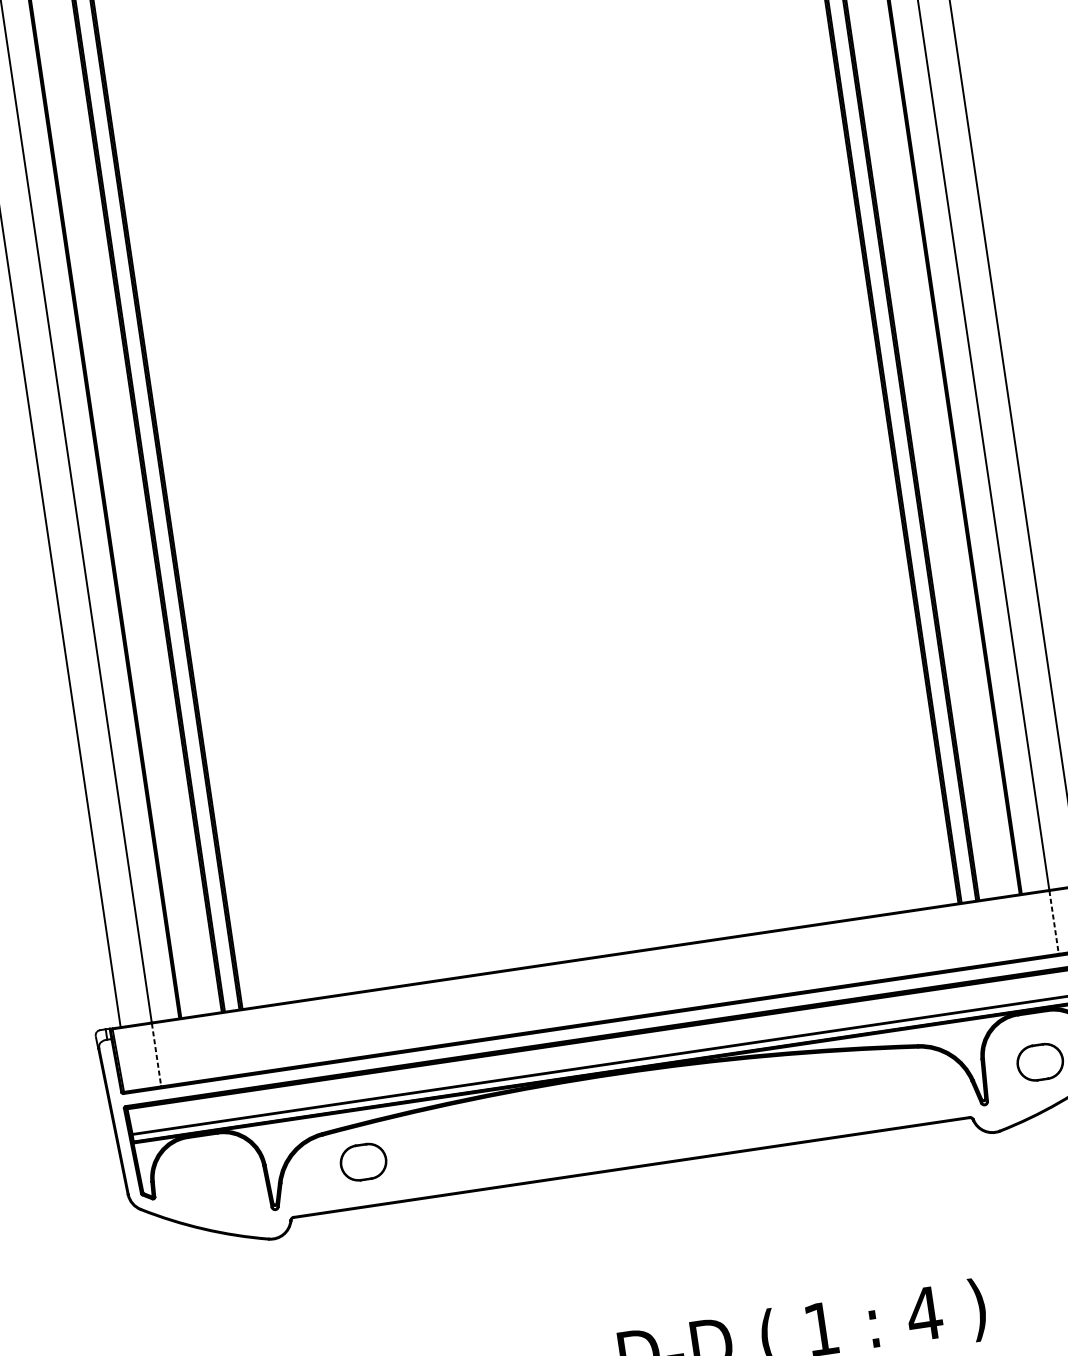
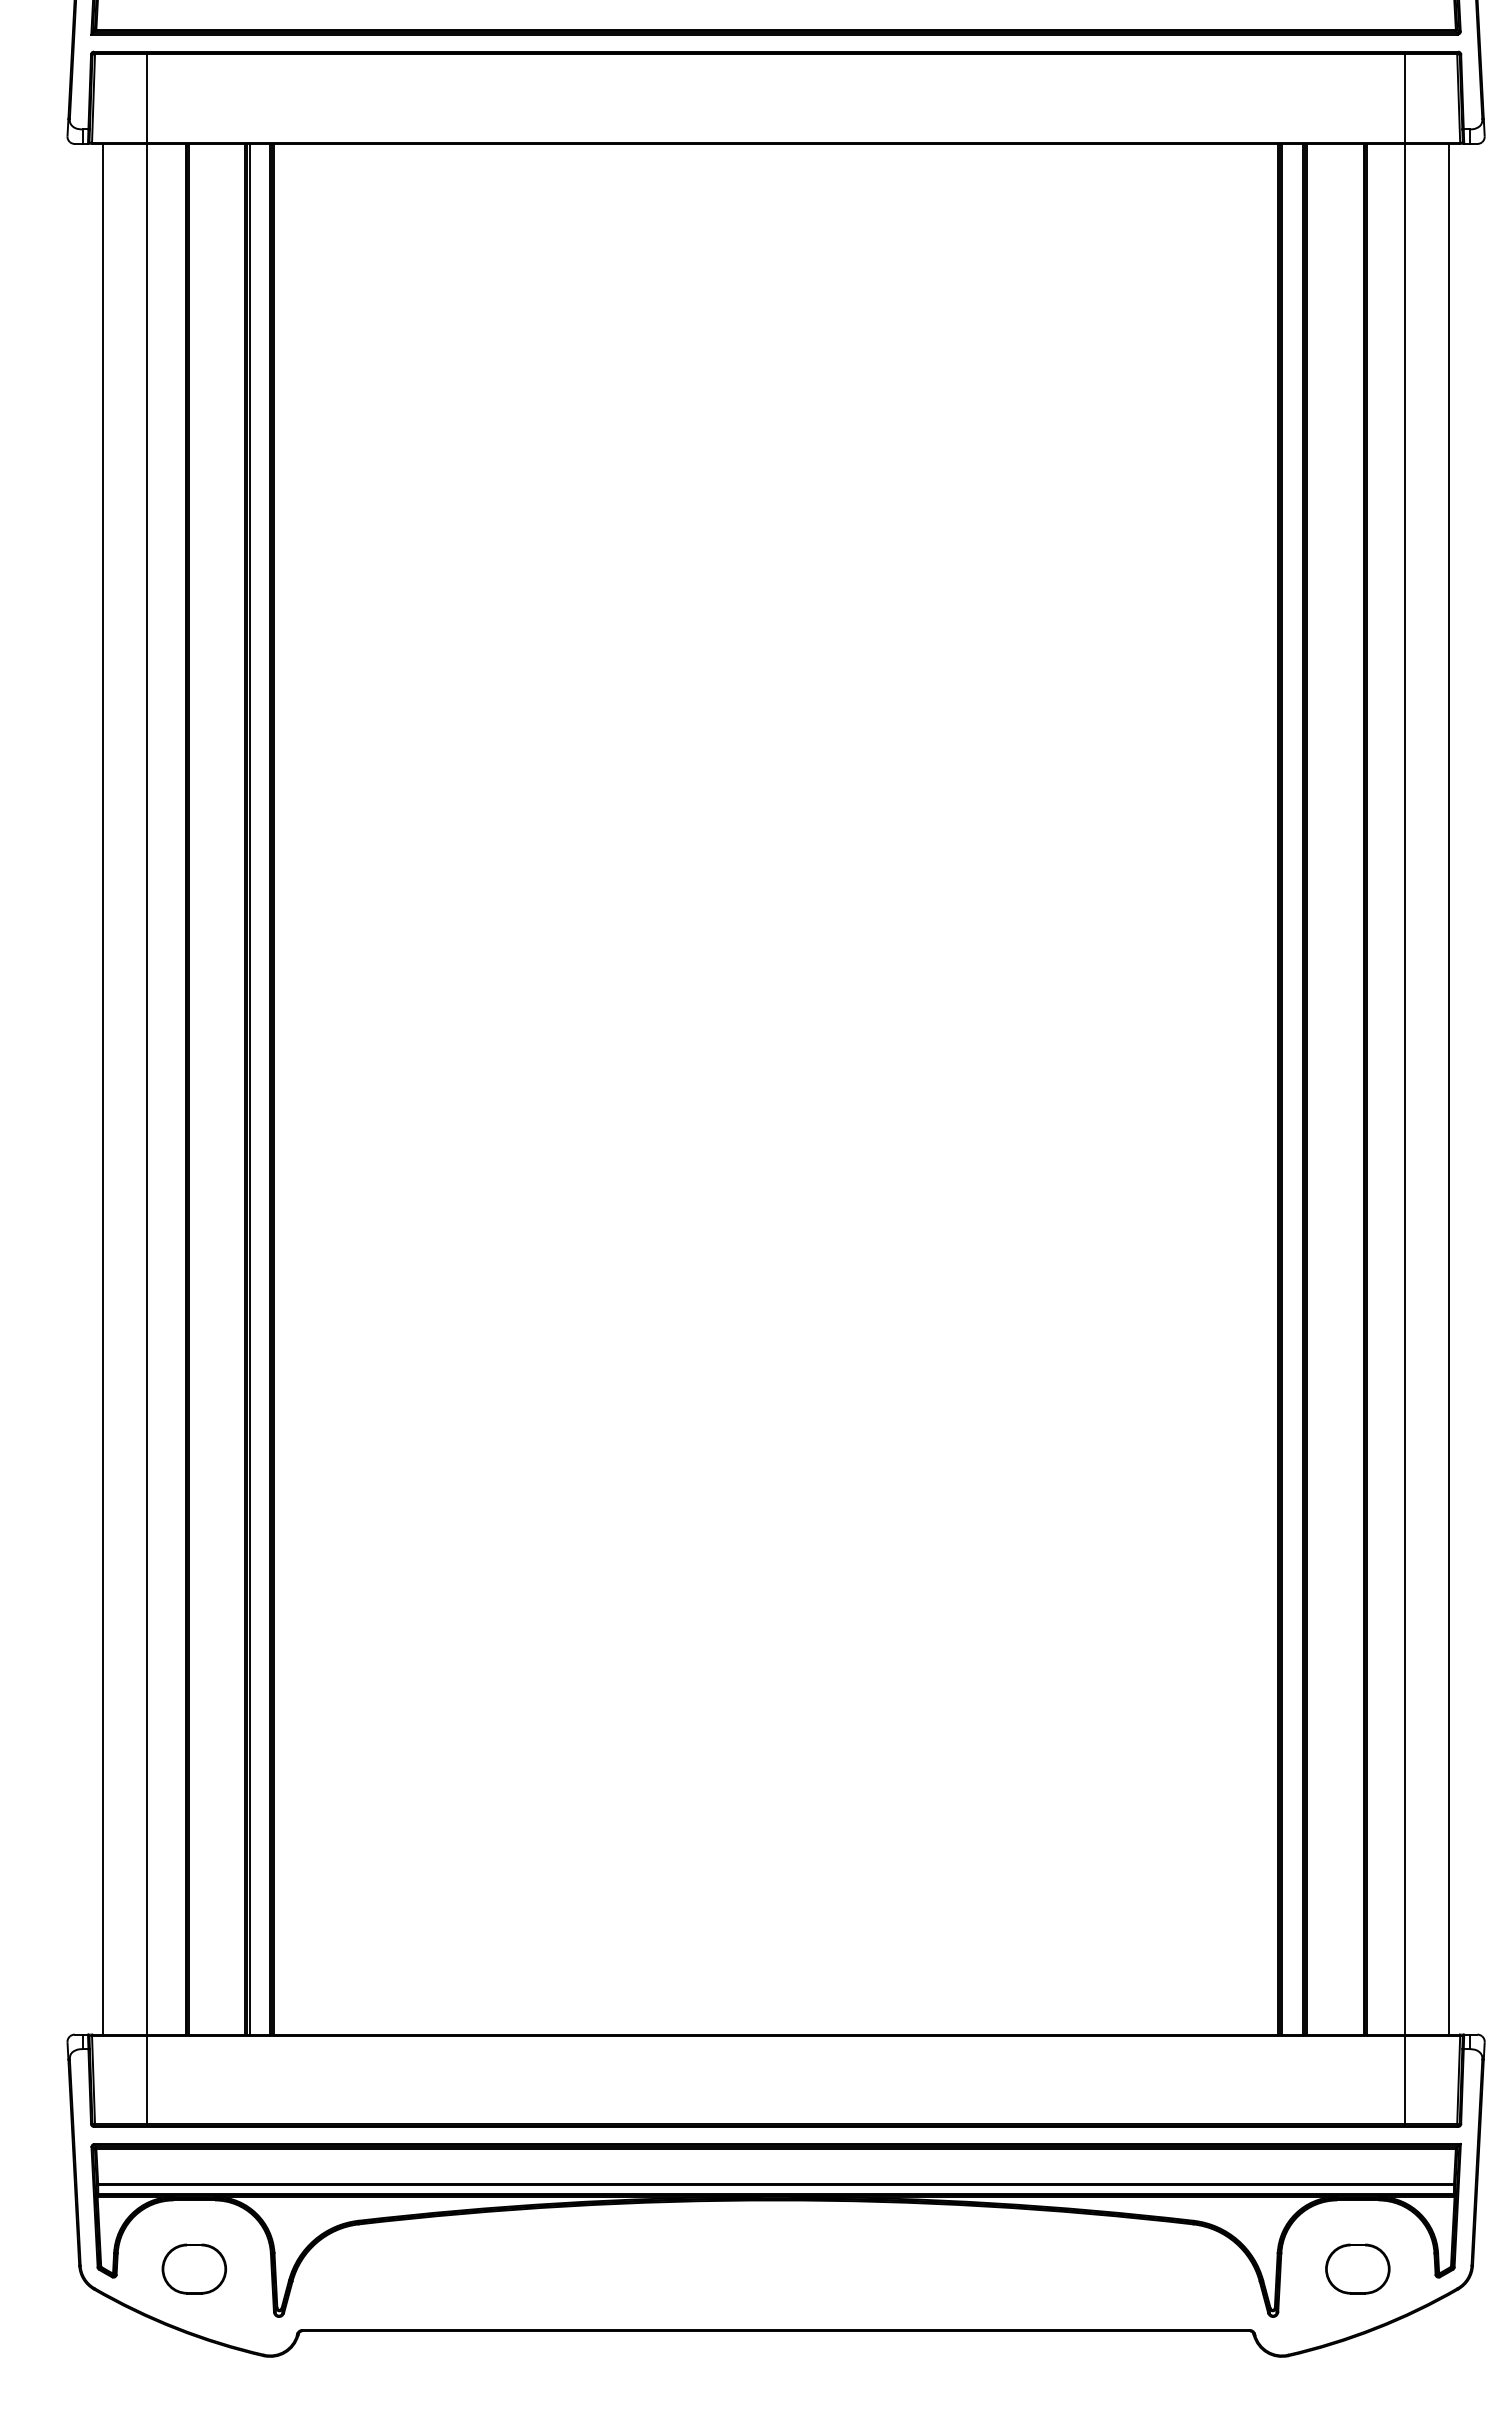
line: (1054, 922) -> (1405, 2080), dashed -> solid
line: (156, 1055) -> (147, 2080), dashed -> solid
part: (362, 1161) -> (193, 2268), moved

